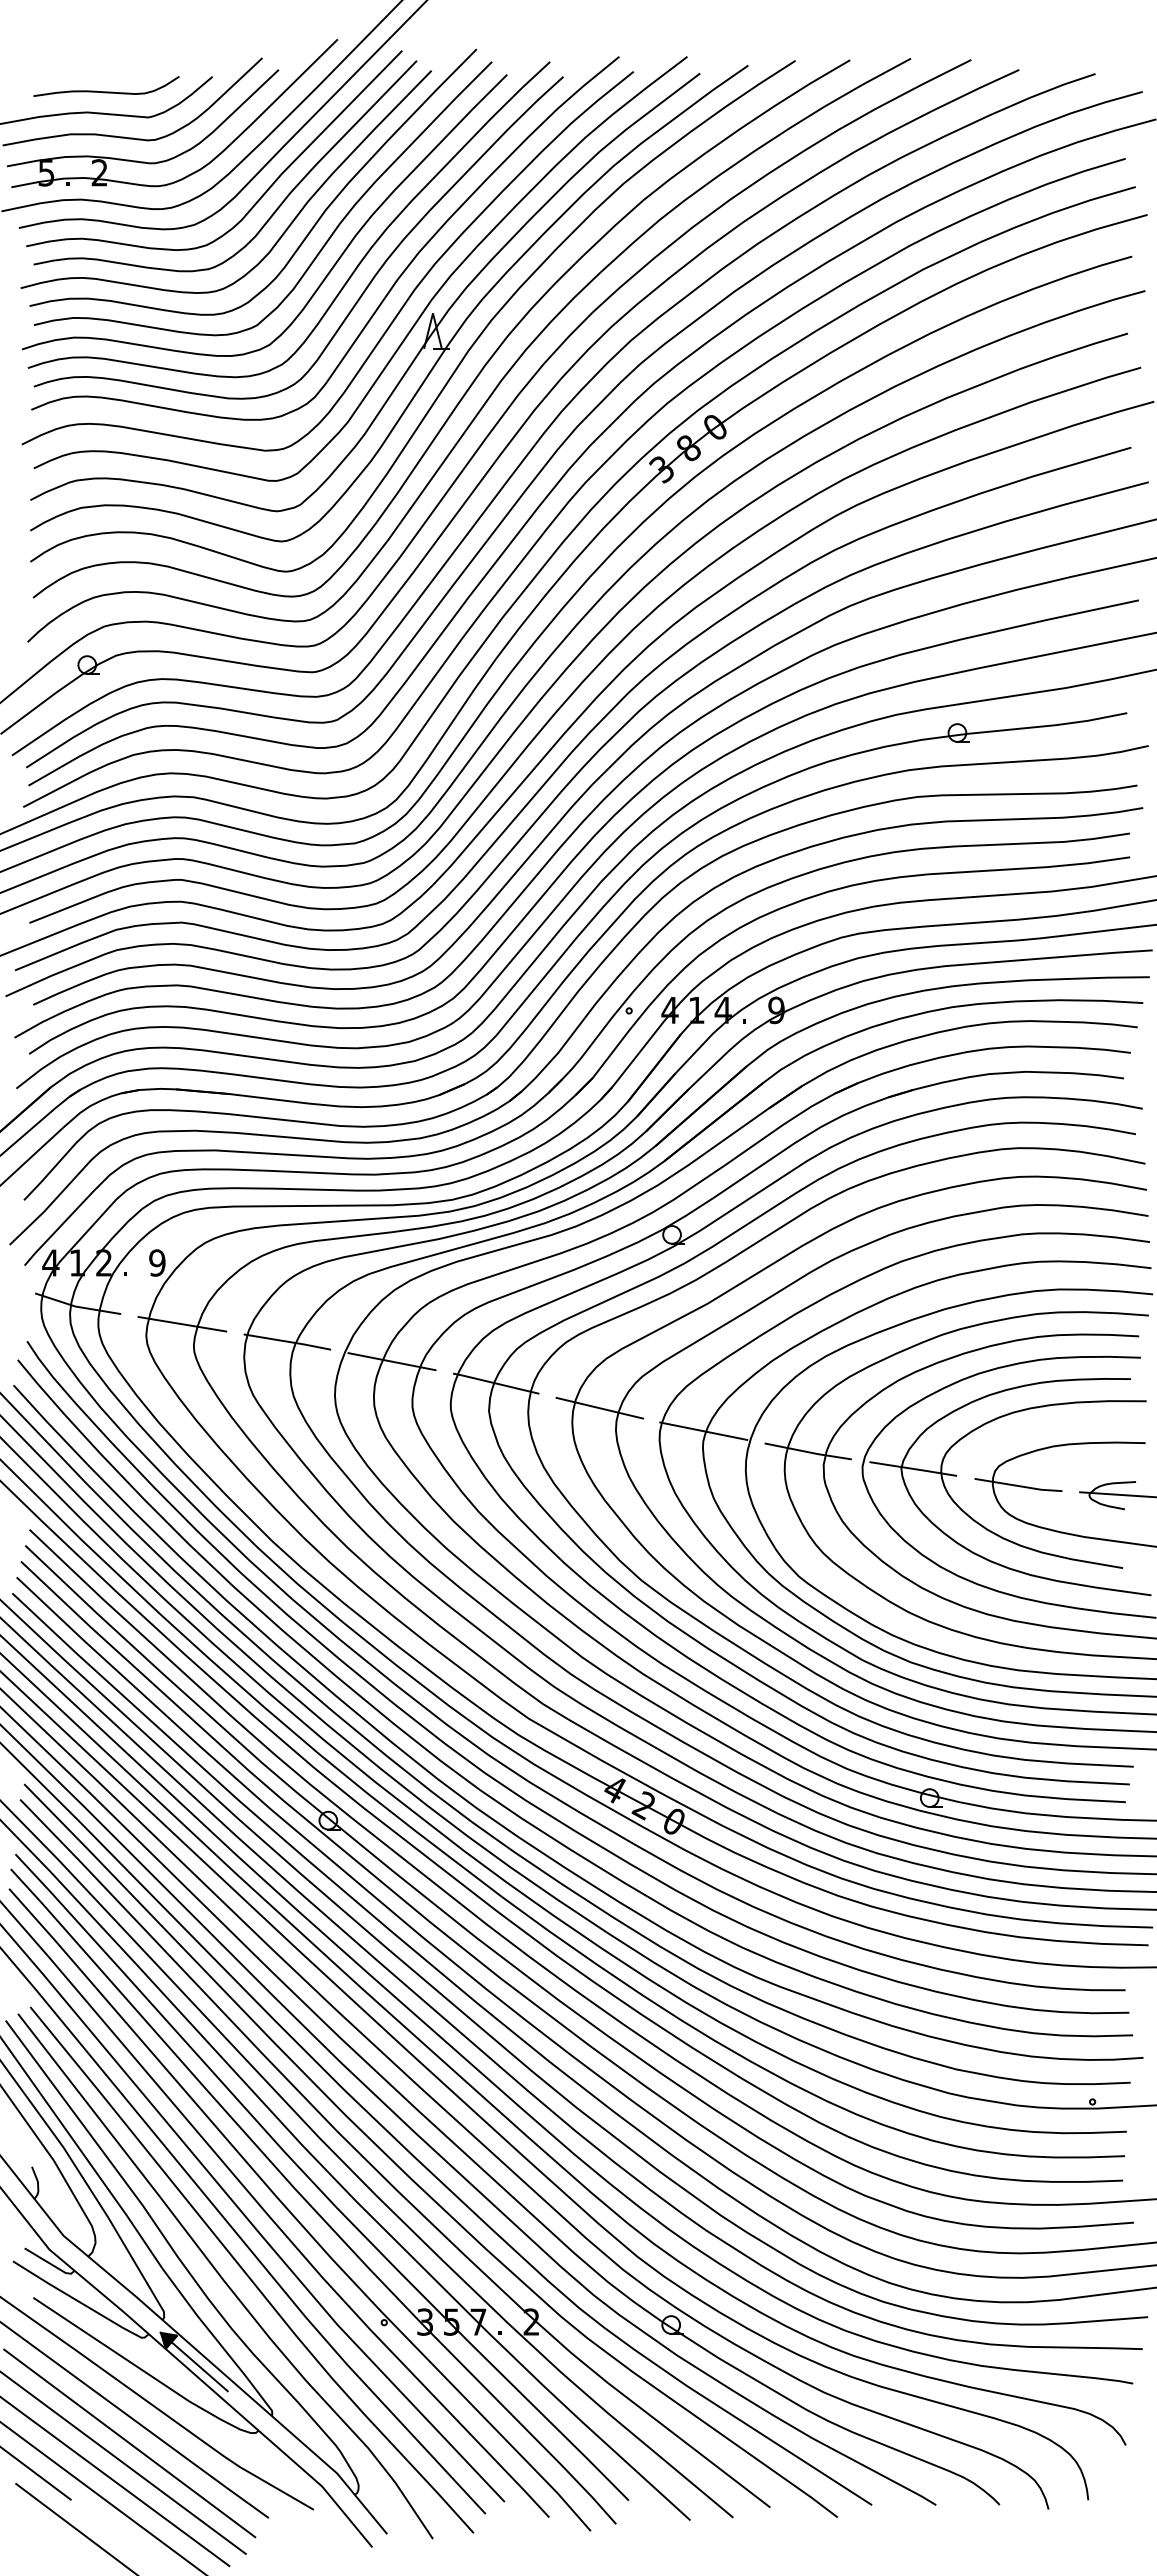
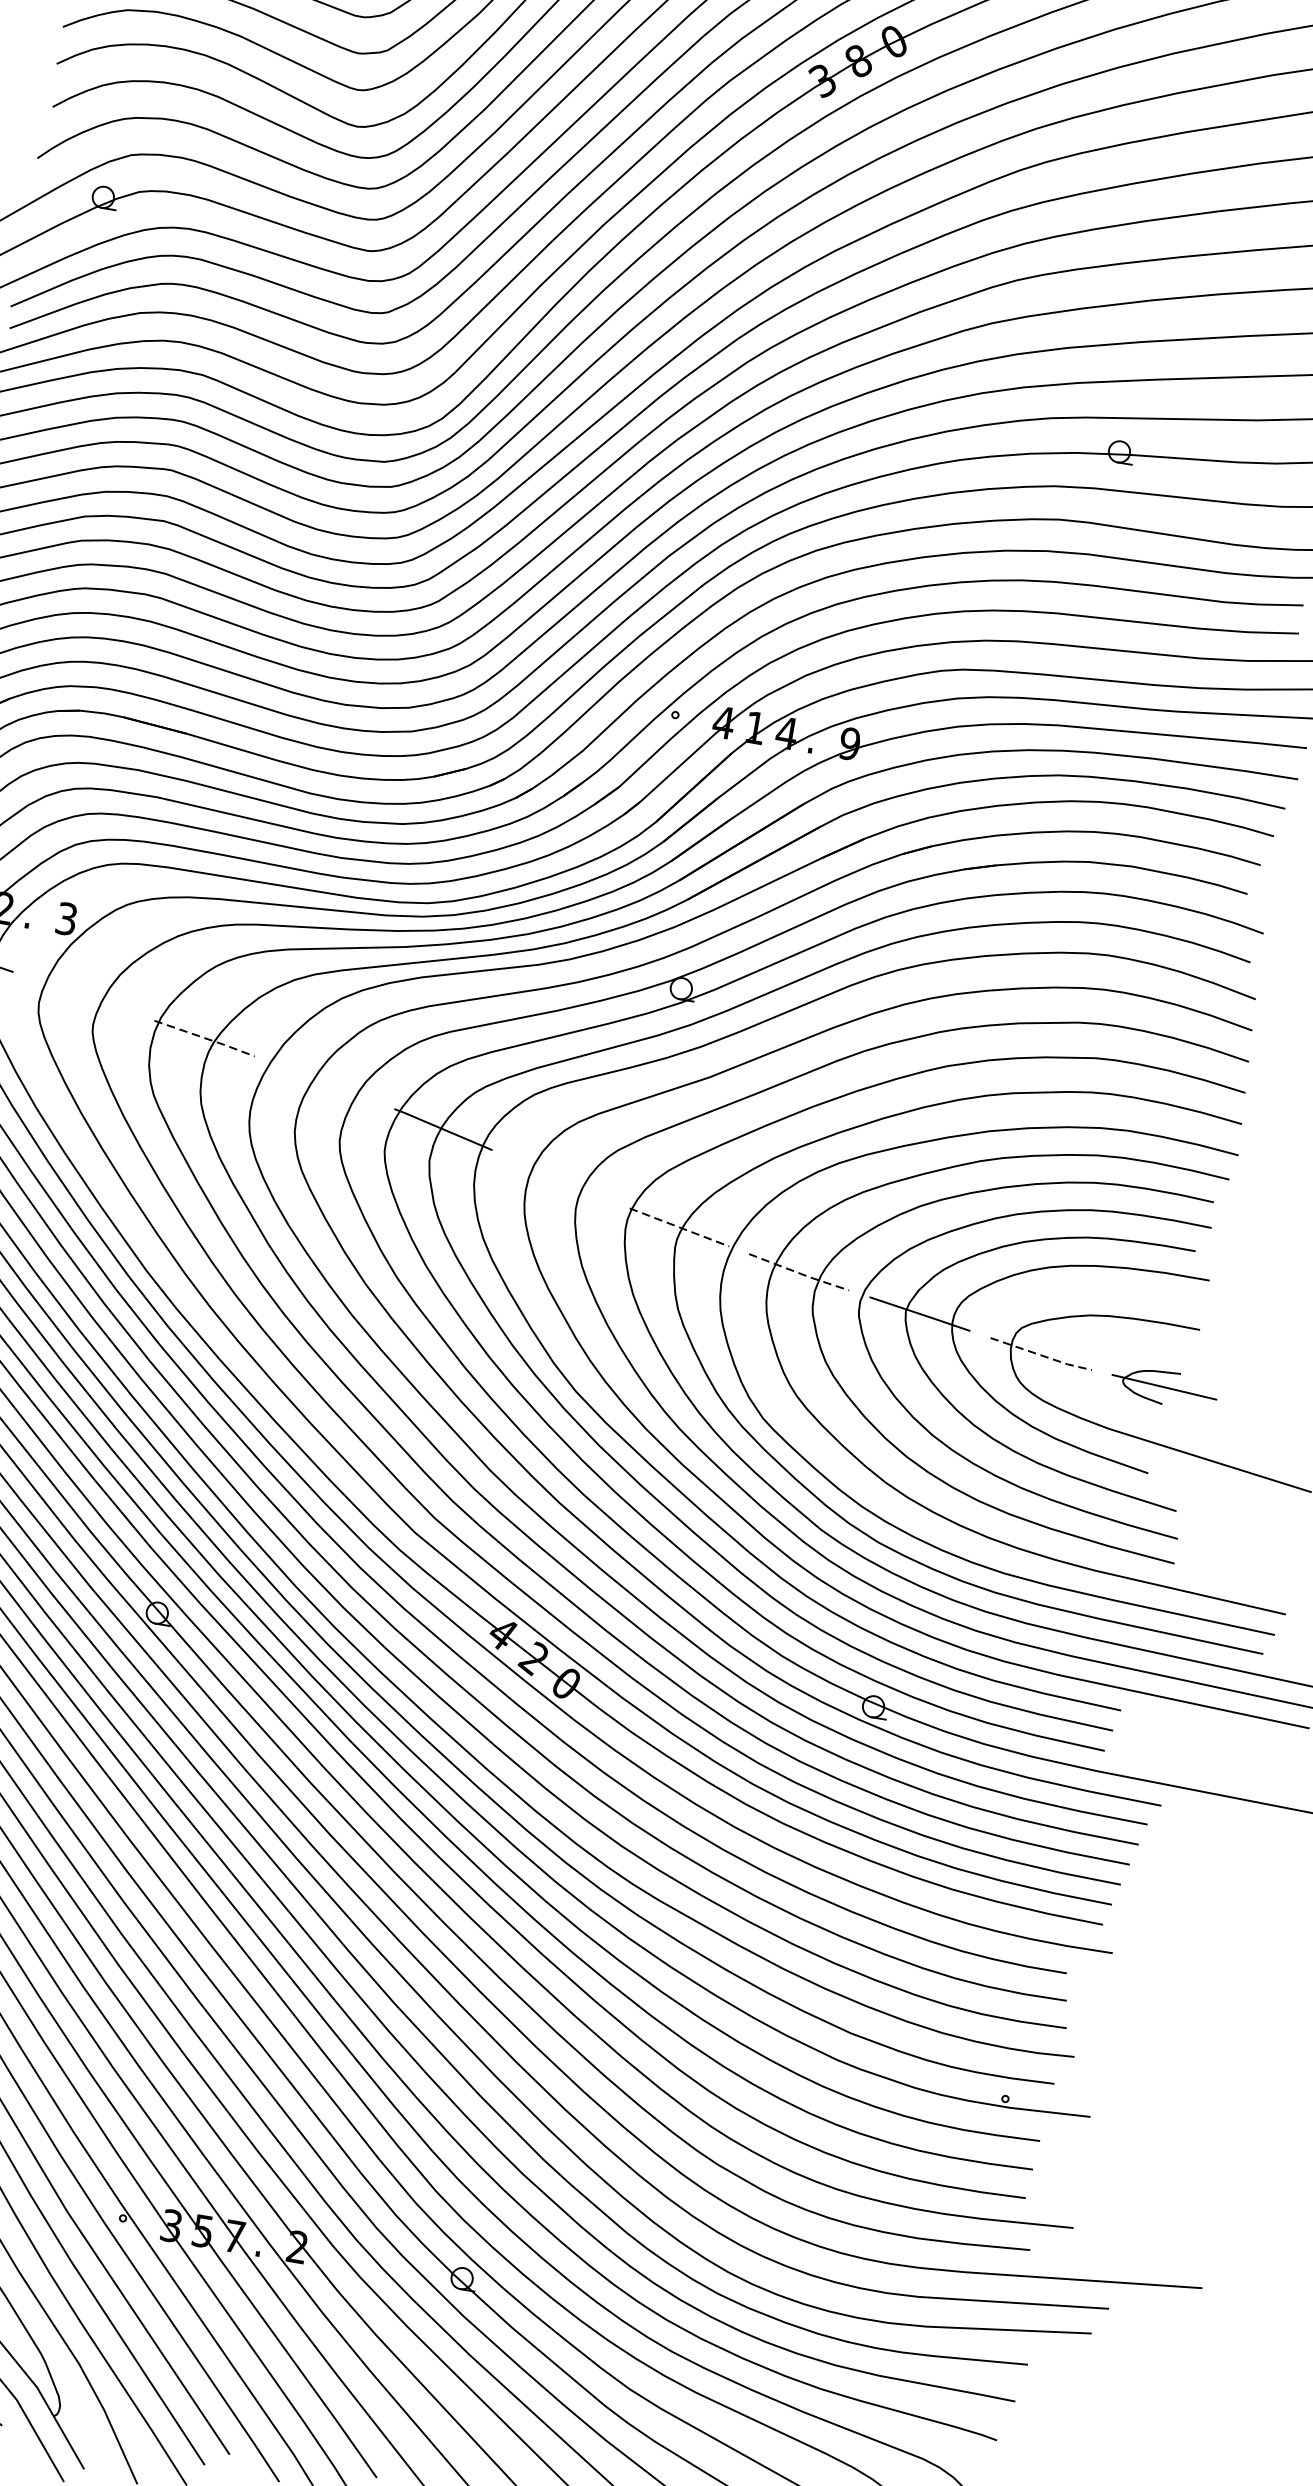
text: (157, 1262) -> (66, 918), 9 -> 3
line: (182, 1324) -> (84, 996), removed
line: (288, 1341) -> (206, 1038), solid -> dashed
line: (391, 1361) -> (323, 1082), removed
line: (599, 1407) -> (560, 1178), removed
line: (704, 1431) -> (680, 1227), solid -> dashed
line: (809, 1452) -> (800, 1273), solid -> dashed
line: (1018, 1486) -> (1040, 1355), solid -> dashed

